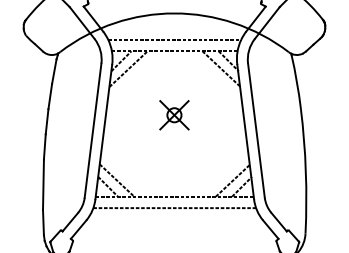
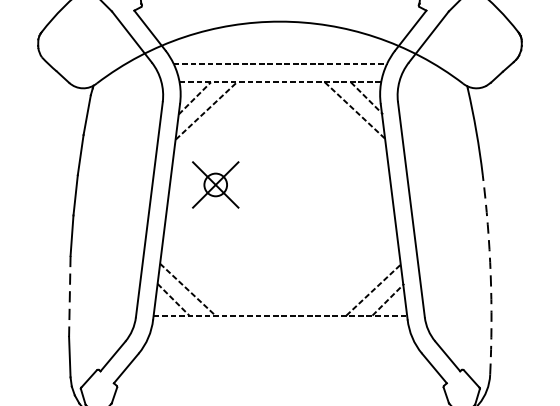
part: (174, 115) -> (215, 185), moved
arc: (305, 171) -> (490, 275), solid -> dashed
line: (43, 185) -> (69, 297), solid -> dashed
line: (174, 208) -> (280, 334), removed

